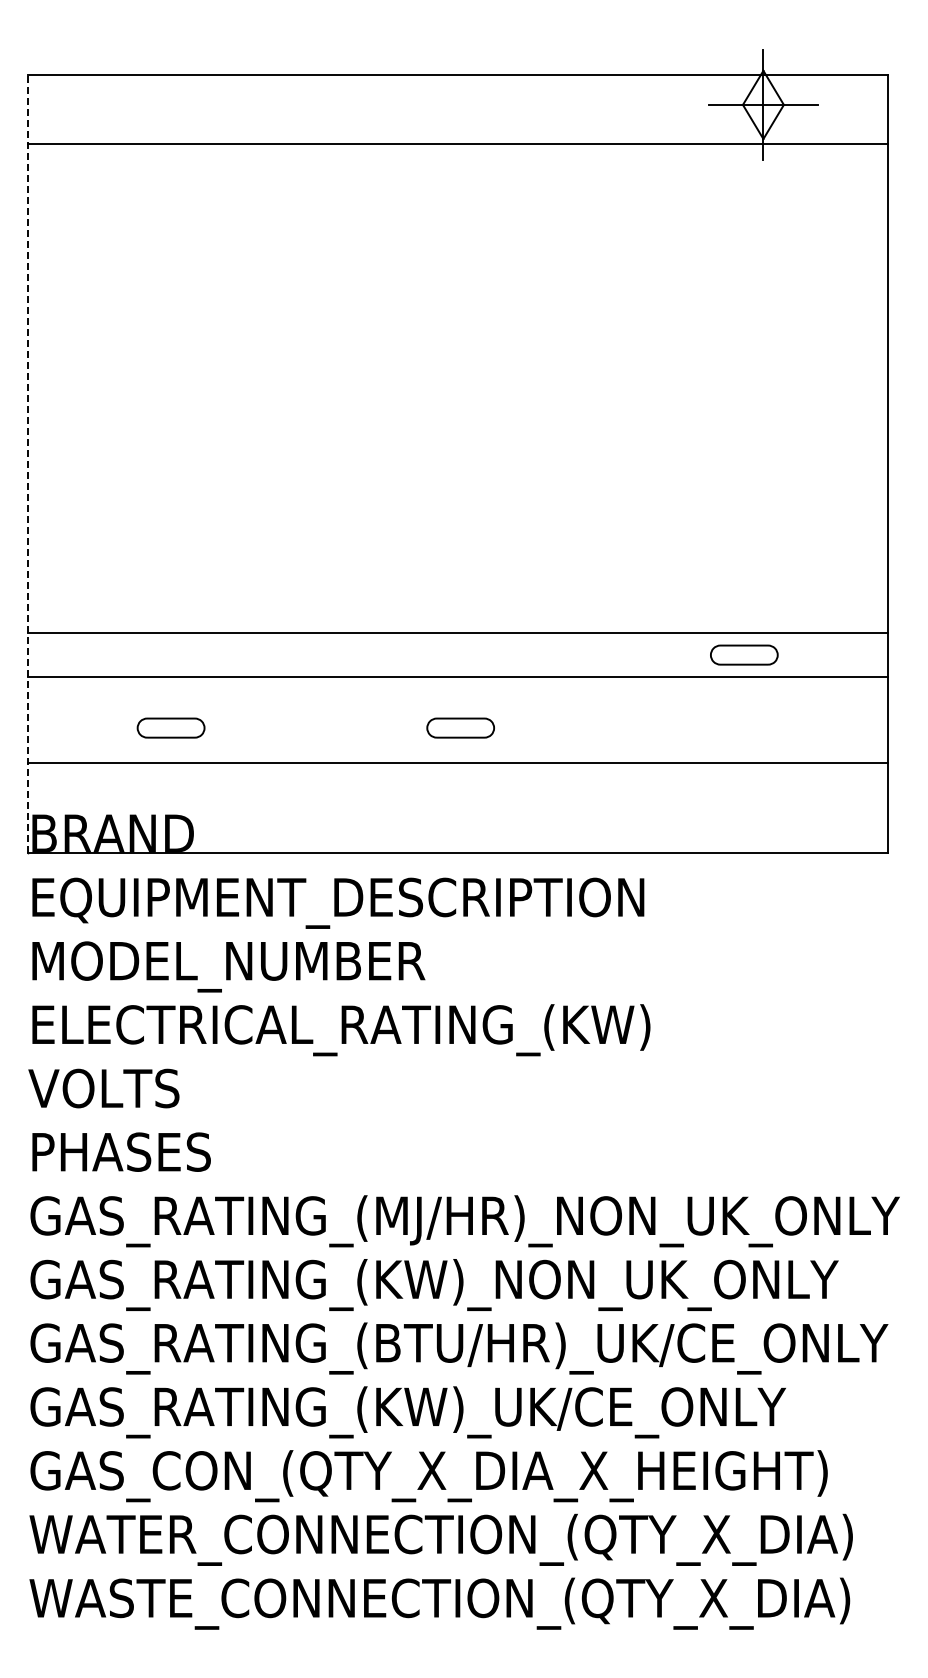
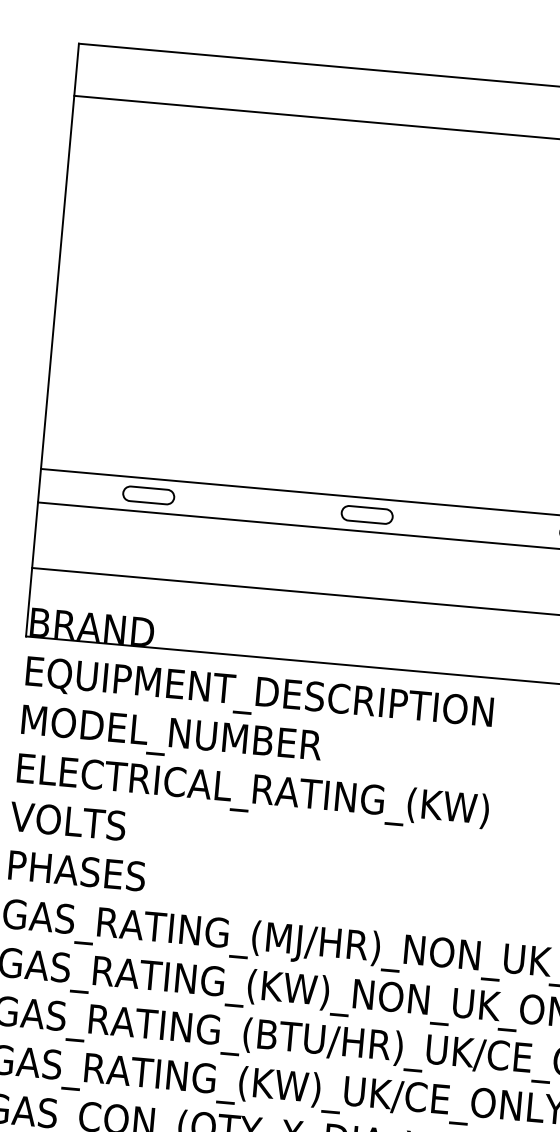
line: (27, 464) -> (52, 340), dashed -> solid
part: (170, 727) -> (148, 494), moved
part: (460, 727) -> (367, 514), moved

